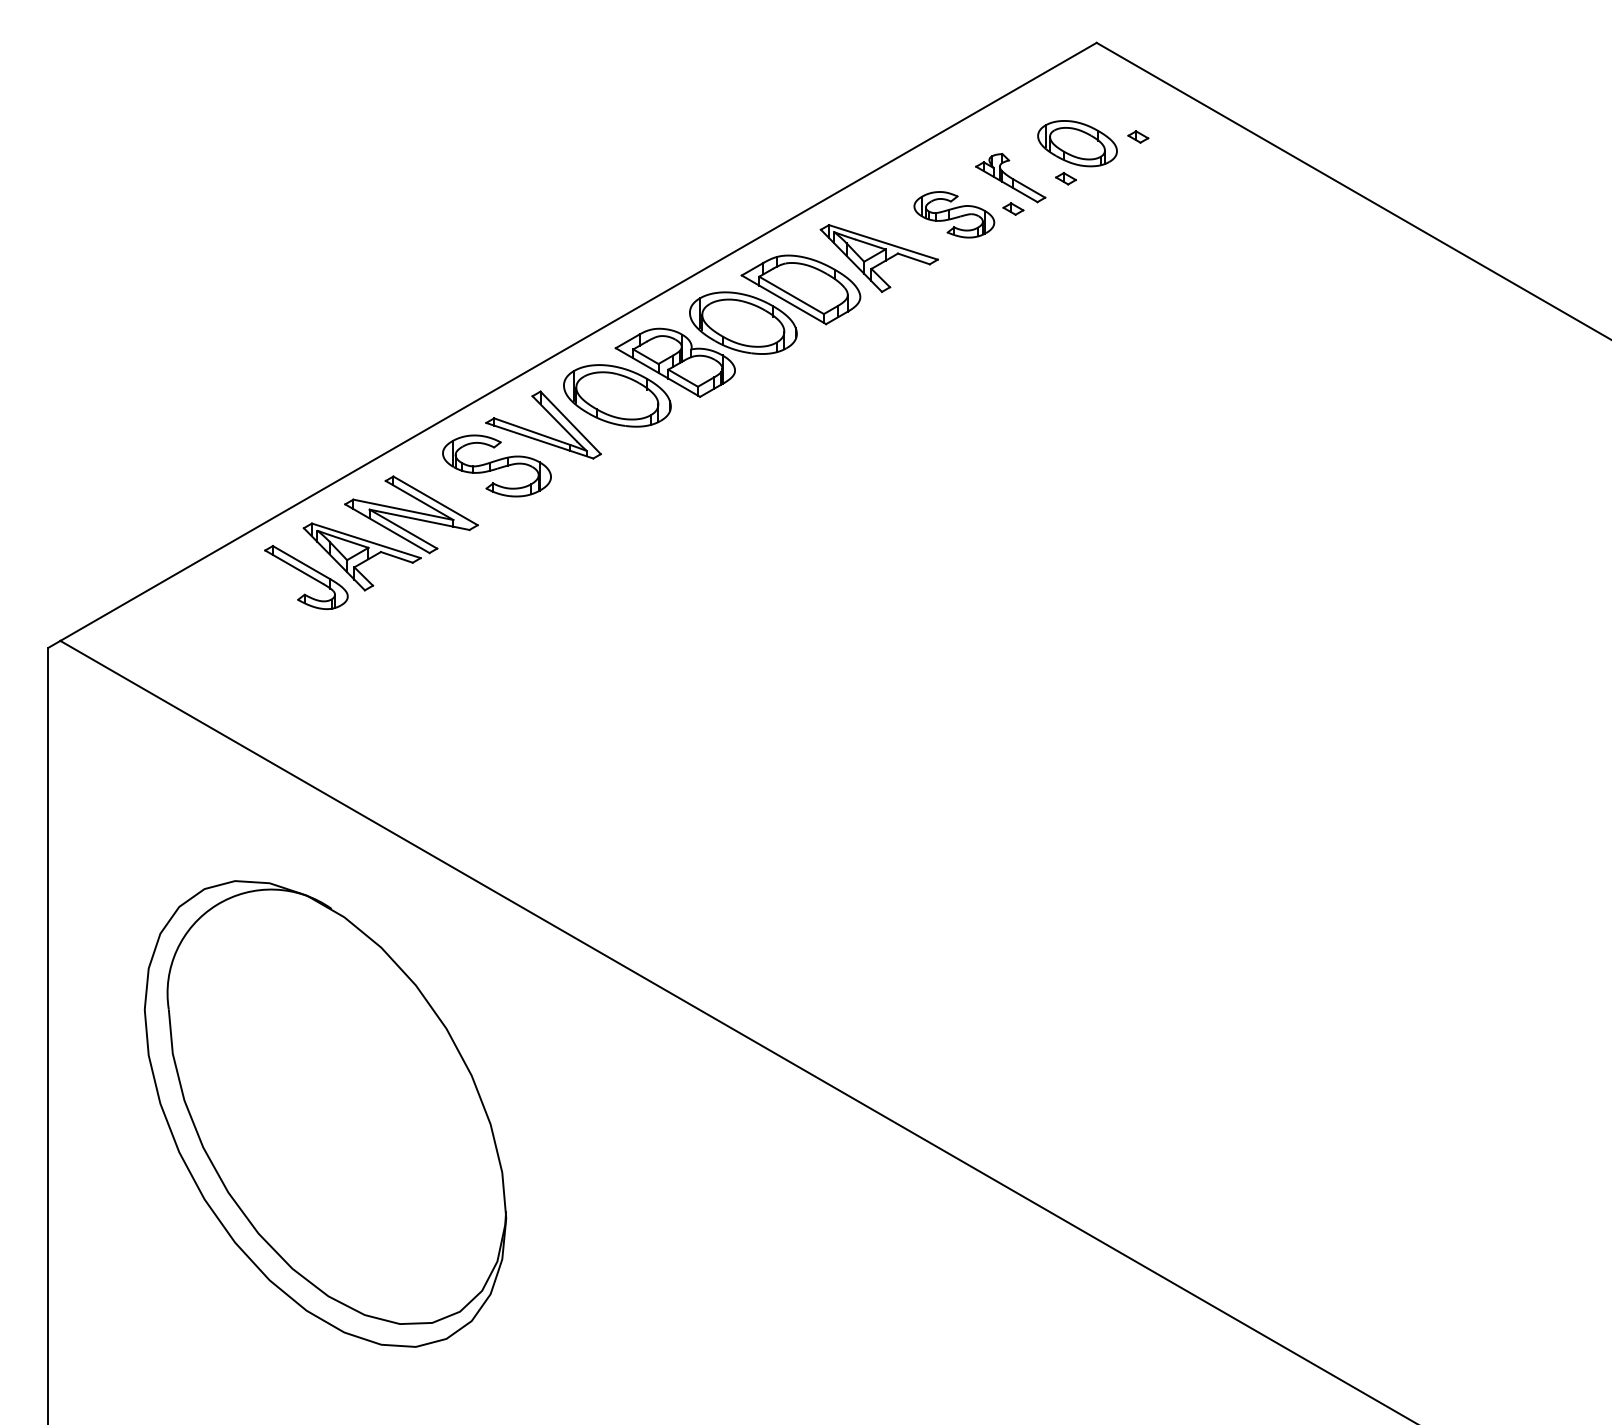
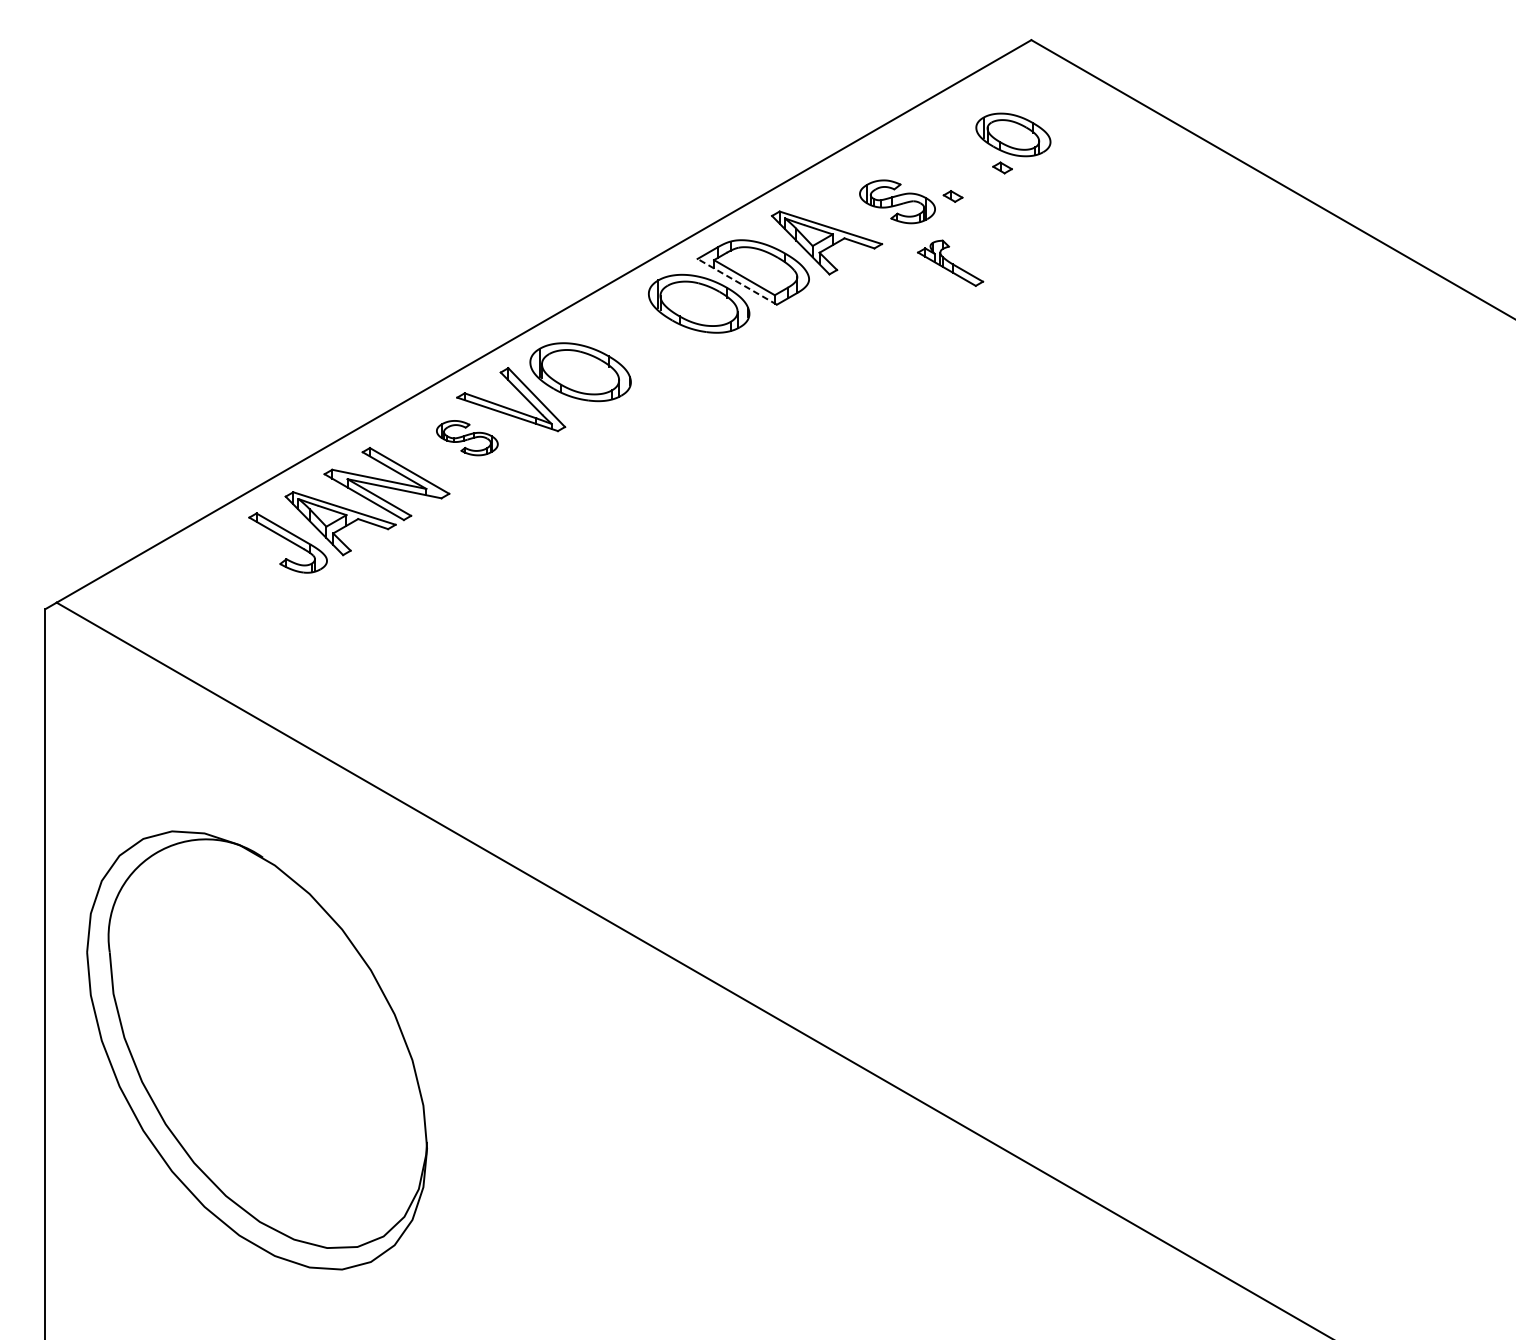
part: (1138, 136) -> (1070, 128), removed
part: (1010, 178) -> (950, 263), moved
line: (783, 299) -> (736, 281), solid -> dashed
part: (674, 362) -> (634, 340), removed
part: (496, 465) -> (466, 437), size x0.6
part: (325, 1113) -> (257, 1050), moved

